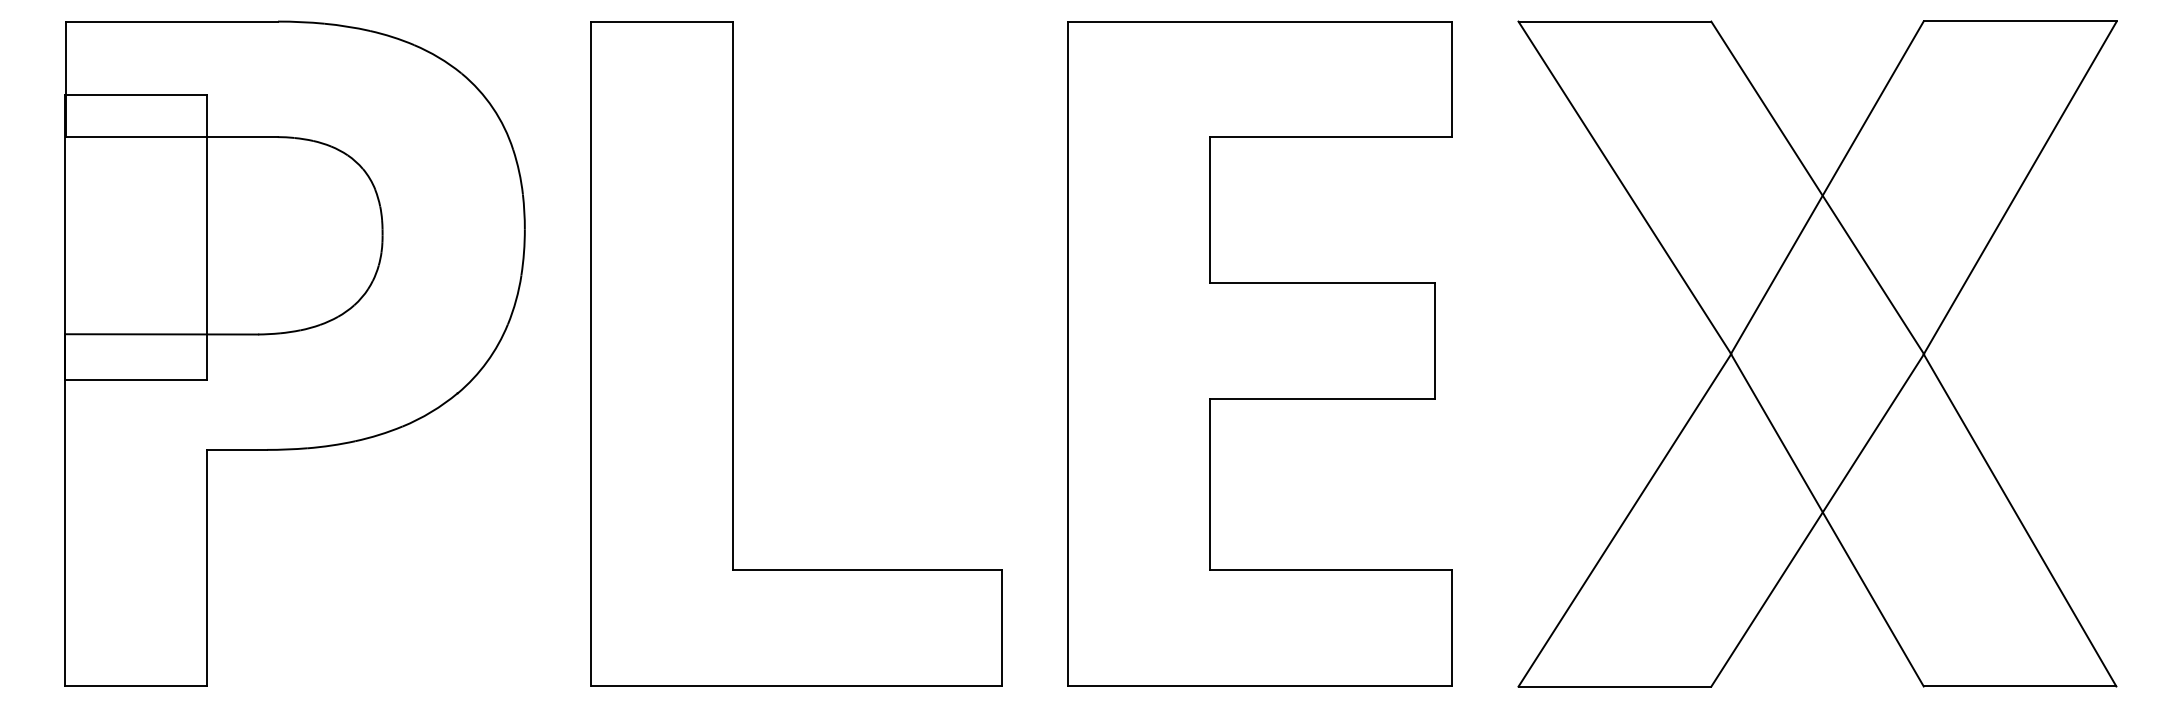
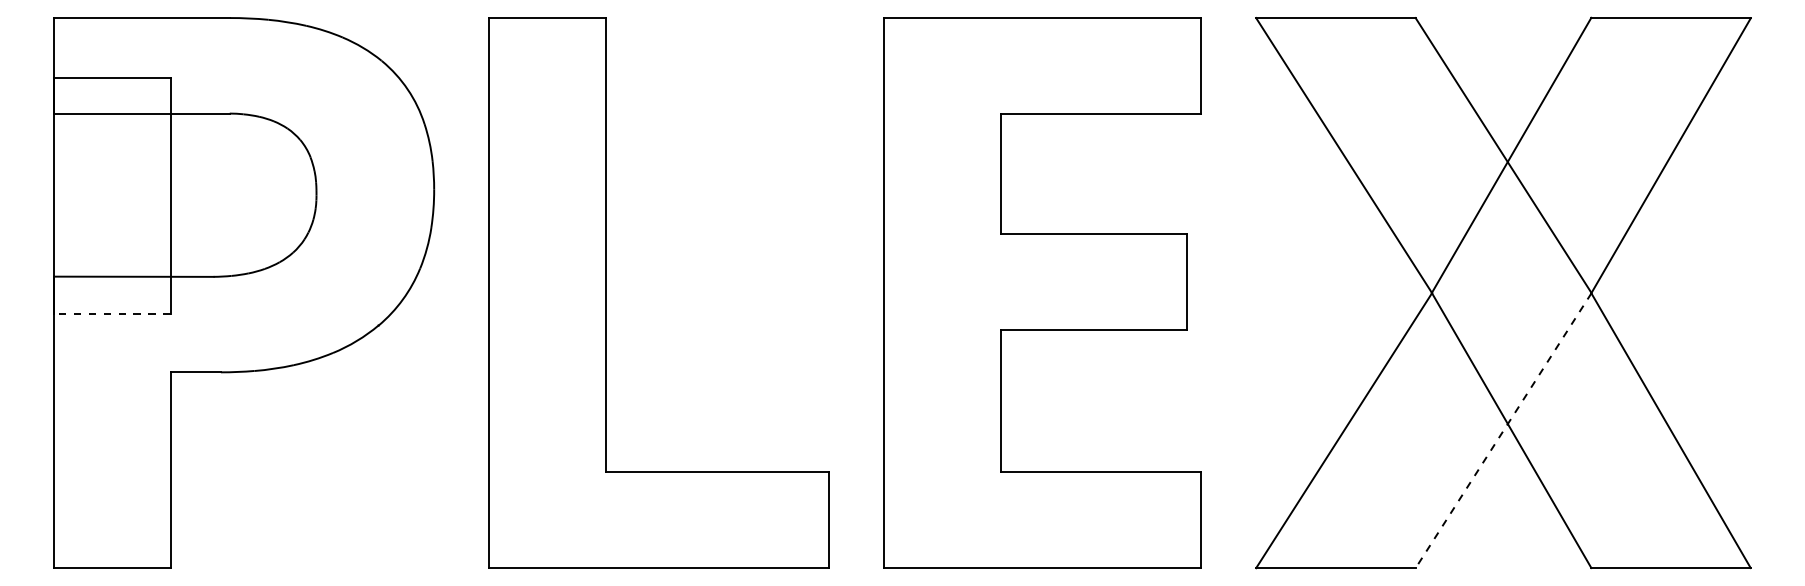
line: (135, 379) -> (112, 314), solid -> dashed
line: (1817, 520) -> (1503, 430), solid -> dashed

